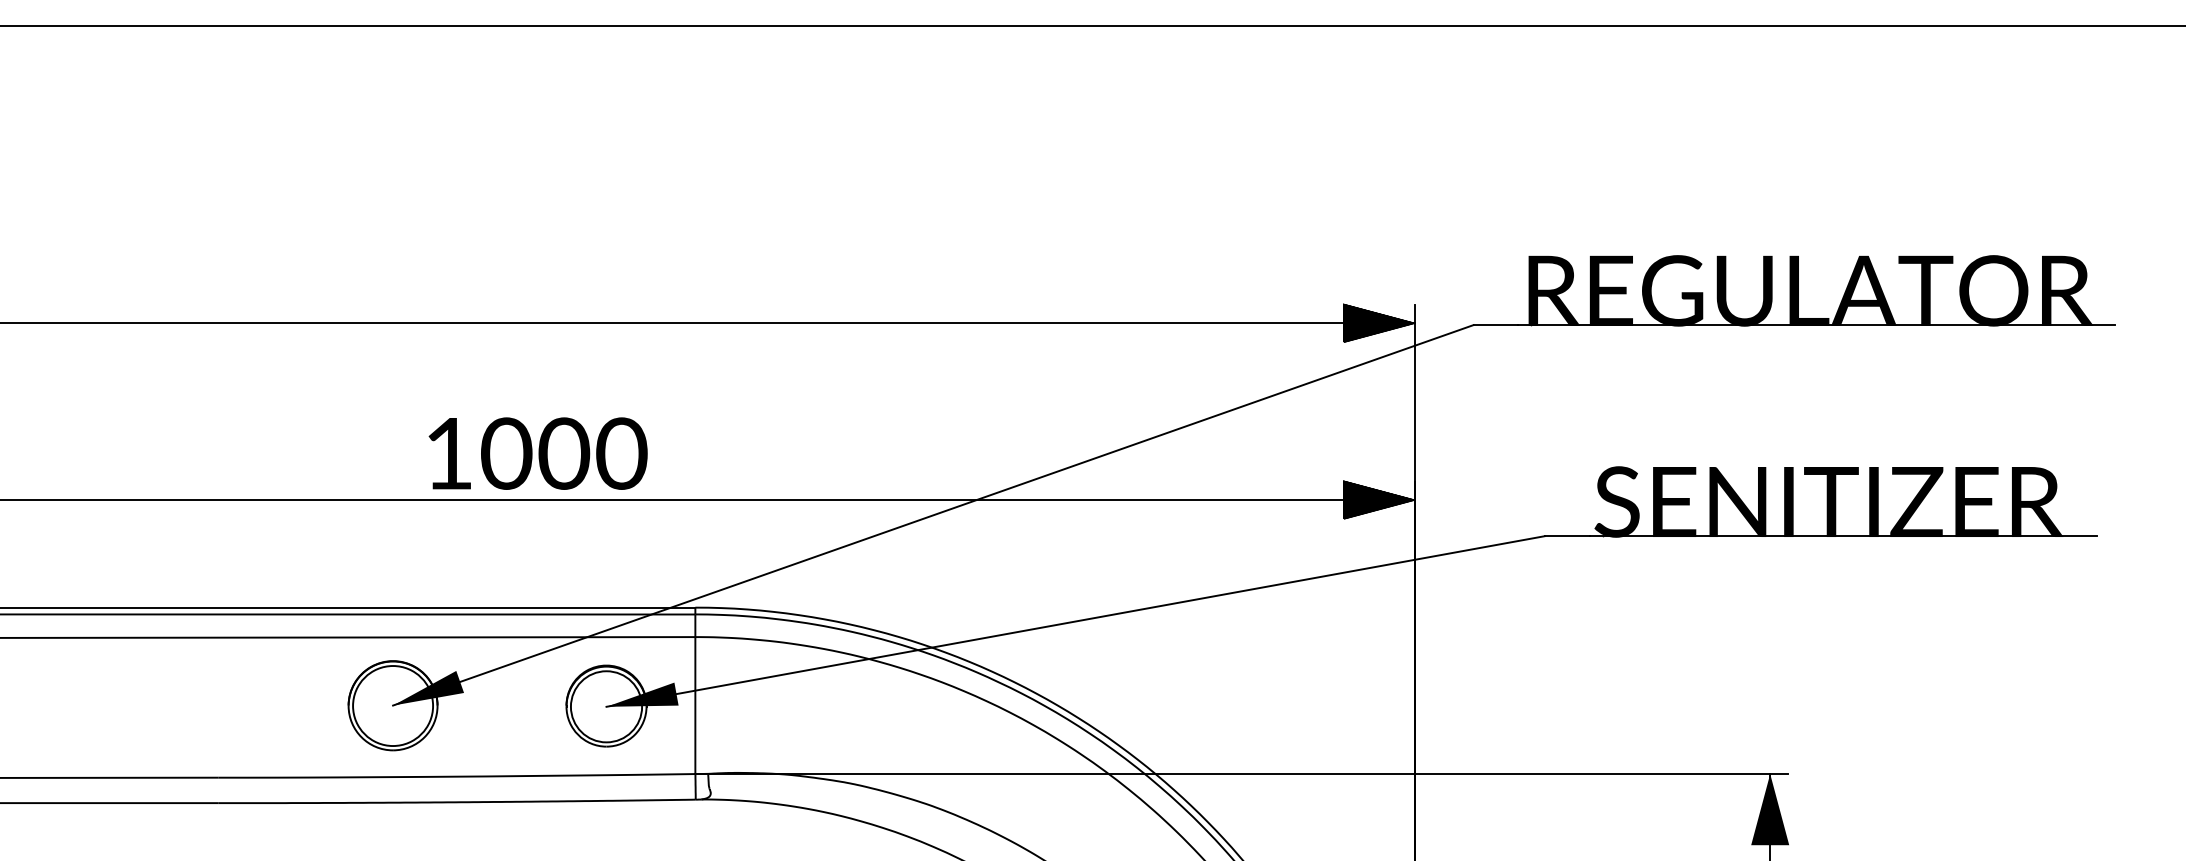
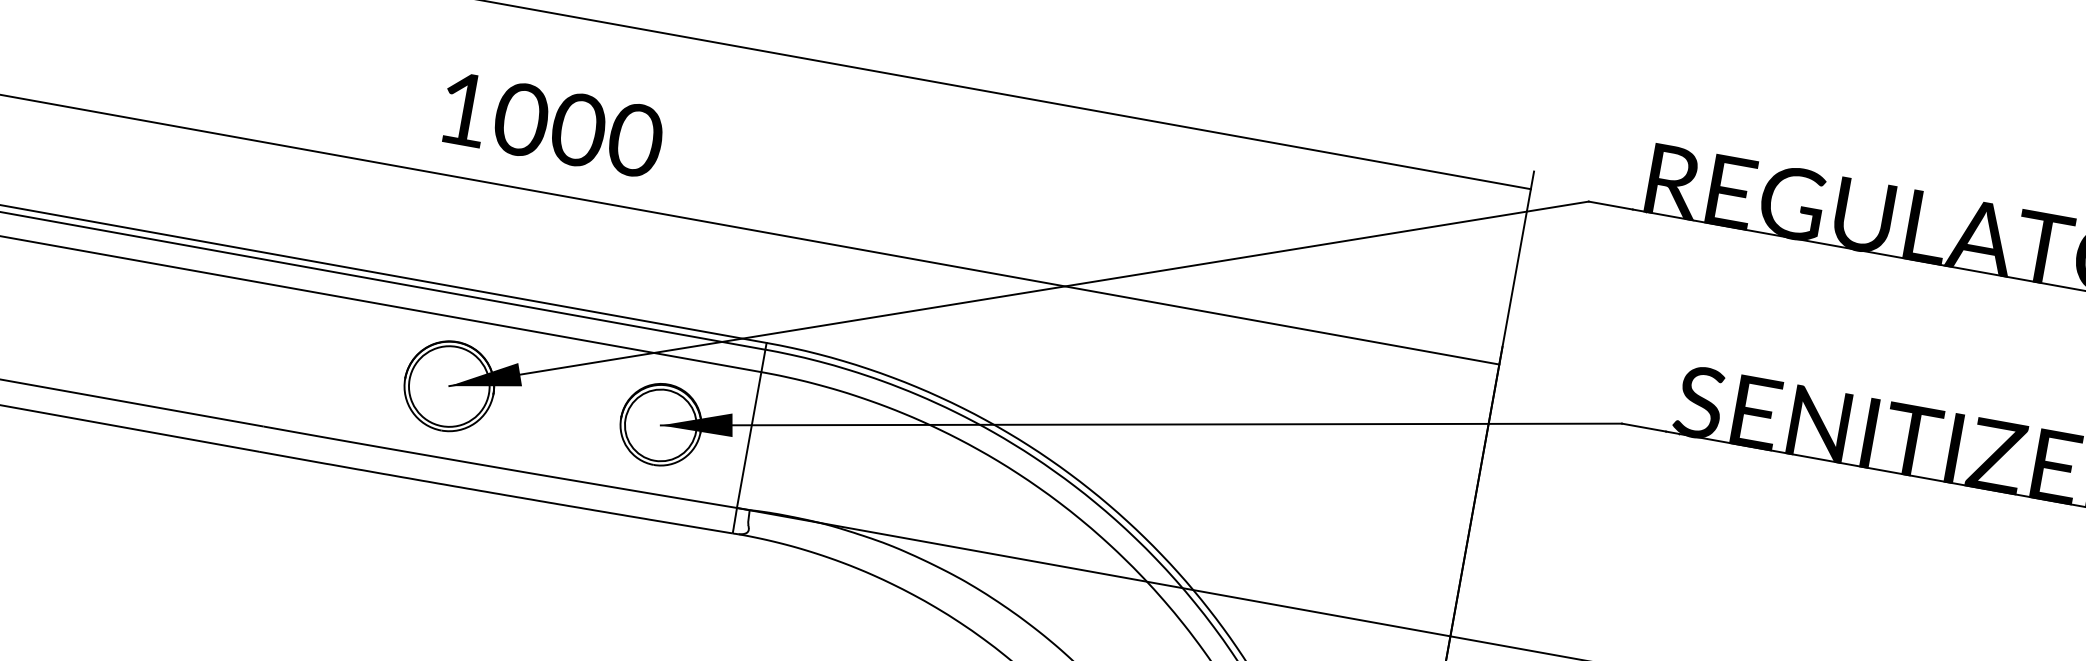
hatch: (1378, 323) -> (1494, 183), removed
text: (537, 453) -> (552, 125), moved
hatch: (1378, 499) -> (1463, 357), removed

